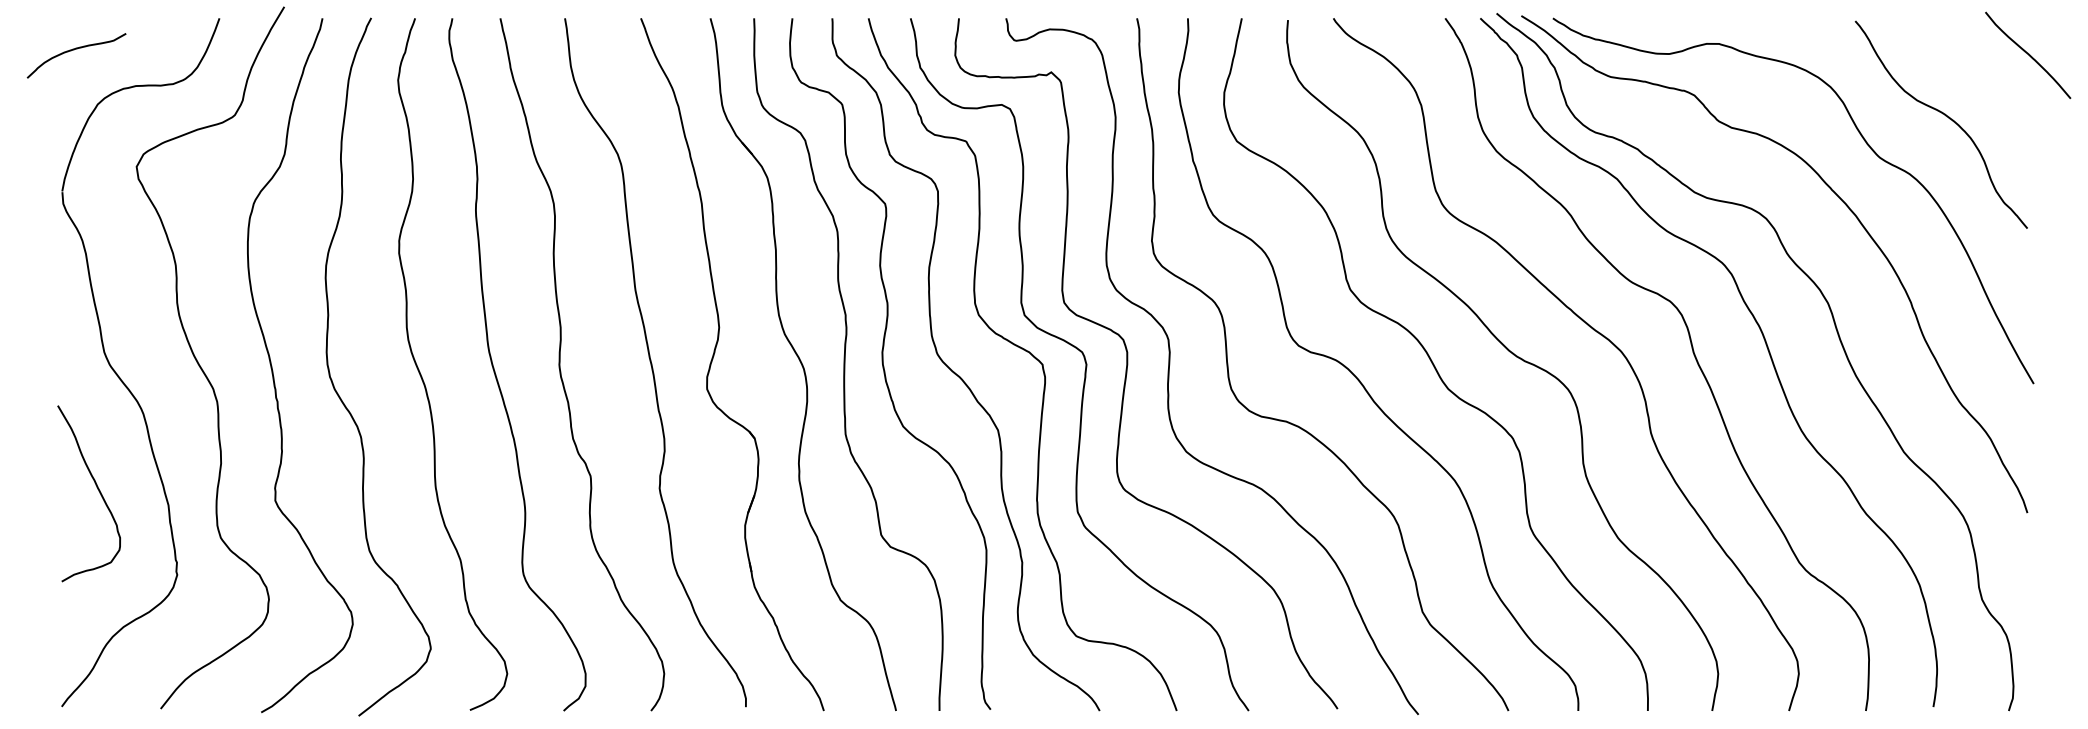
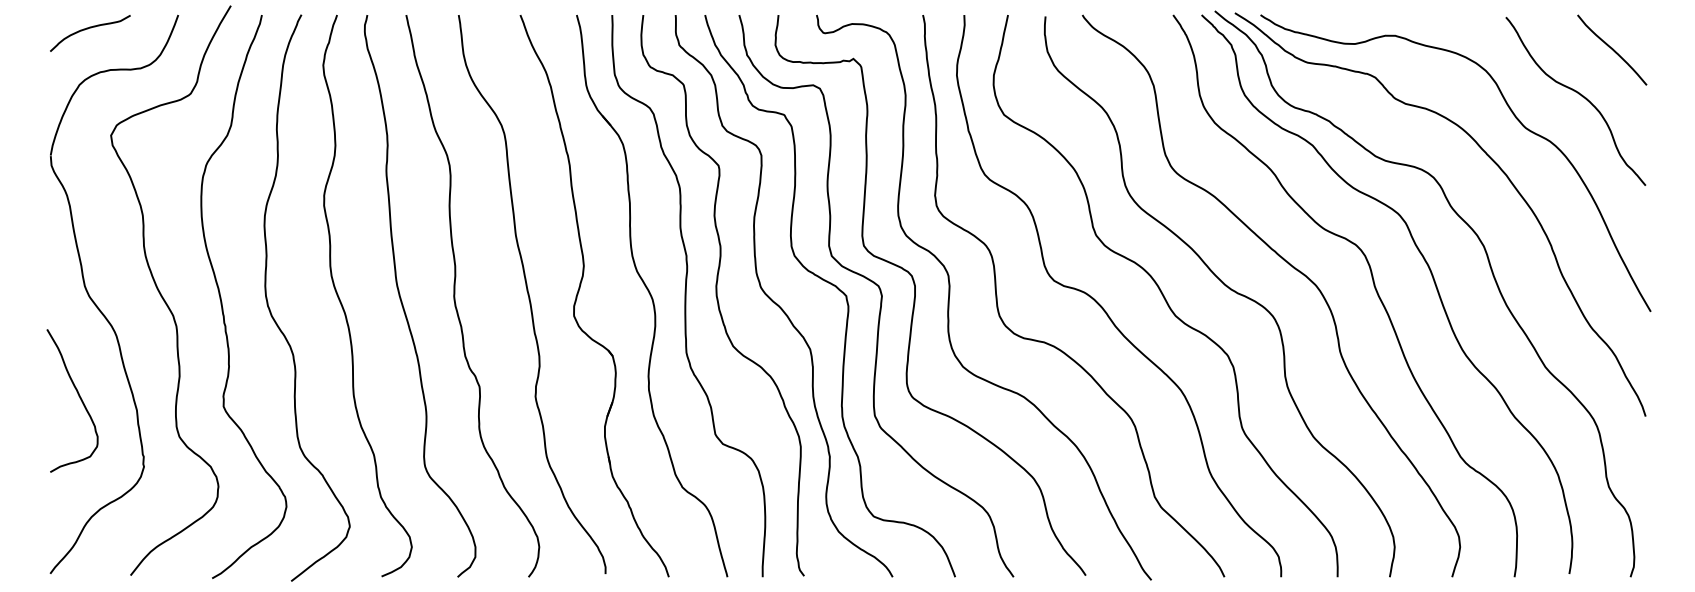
curve: (74, 50) -> (88, 29), moved
curve: (2028, 54) -> (1612, 49), moved

